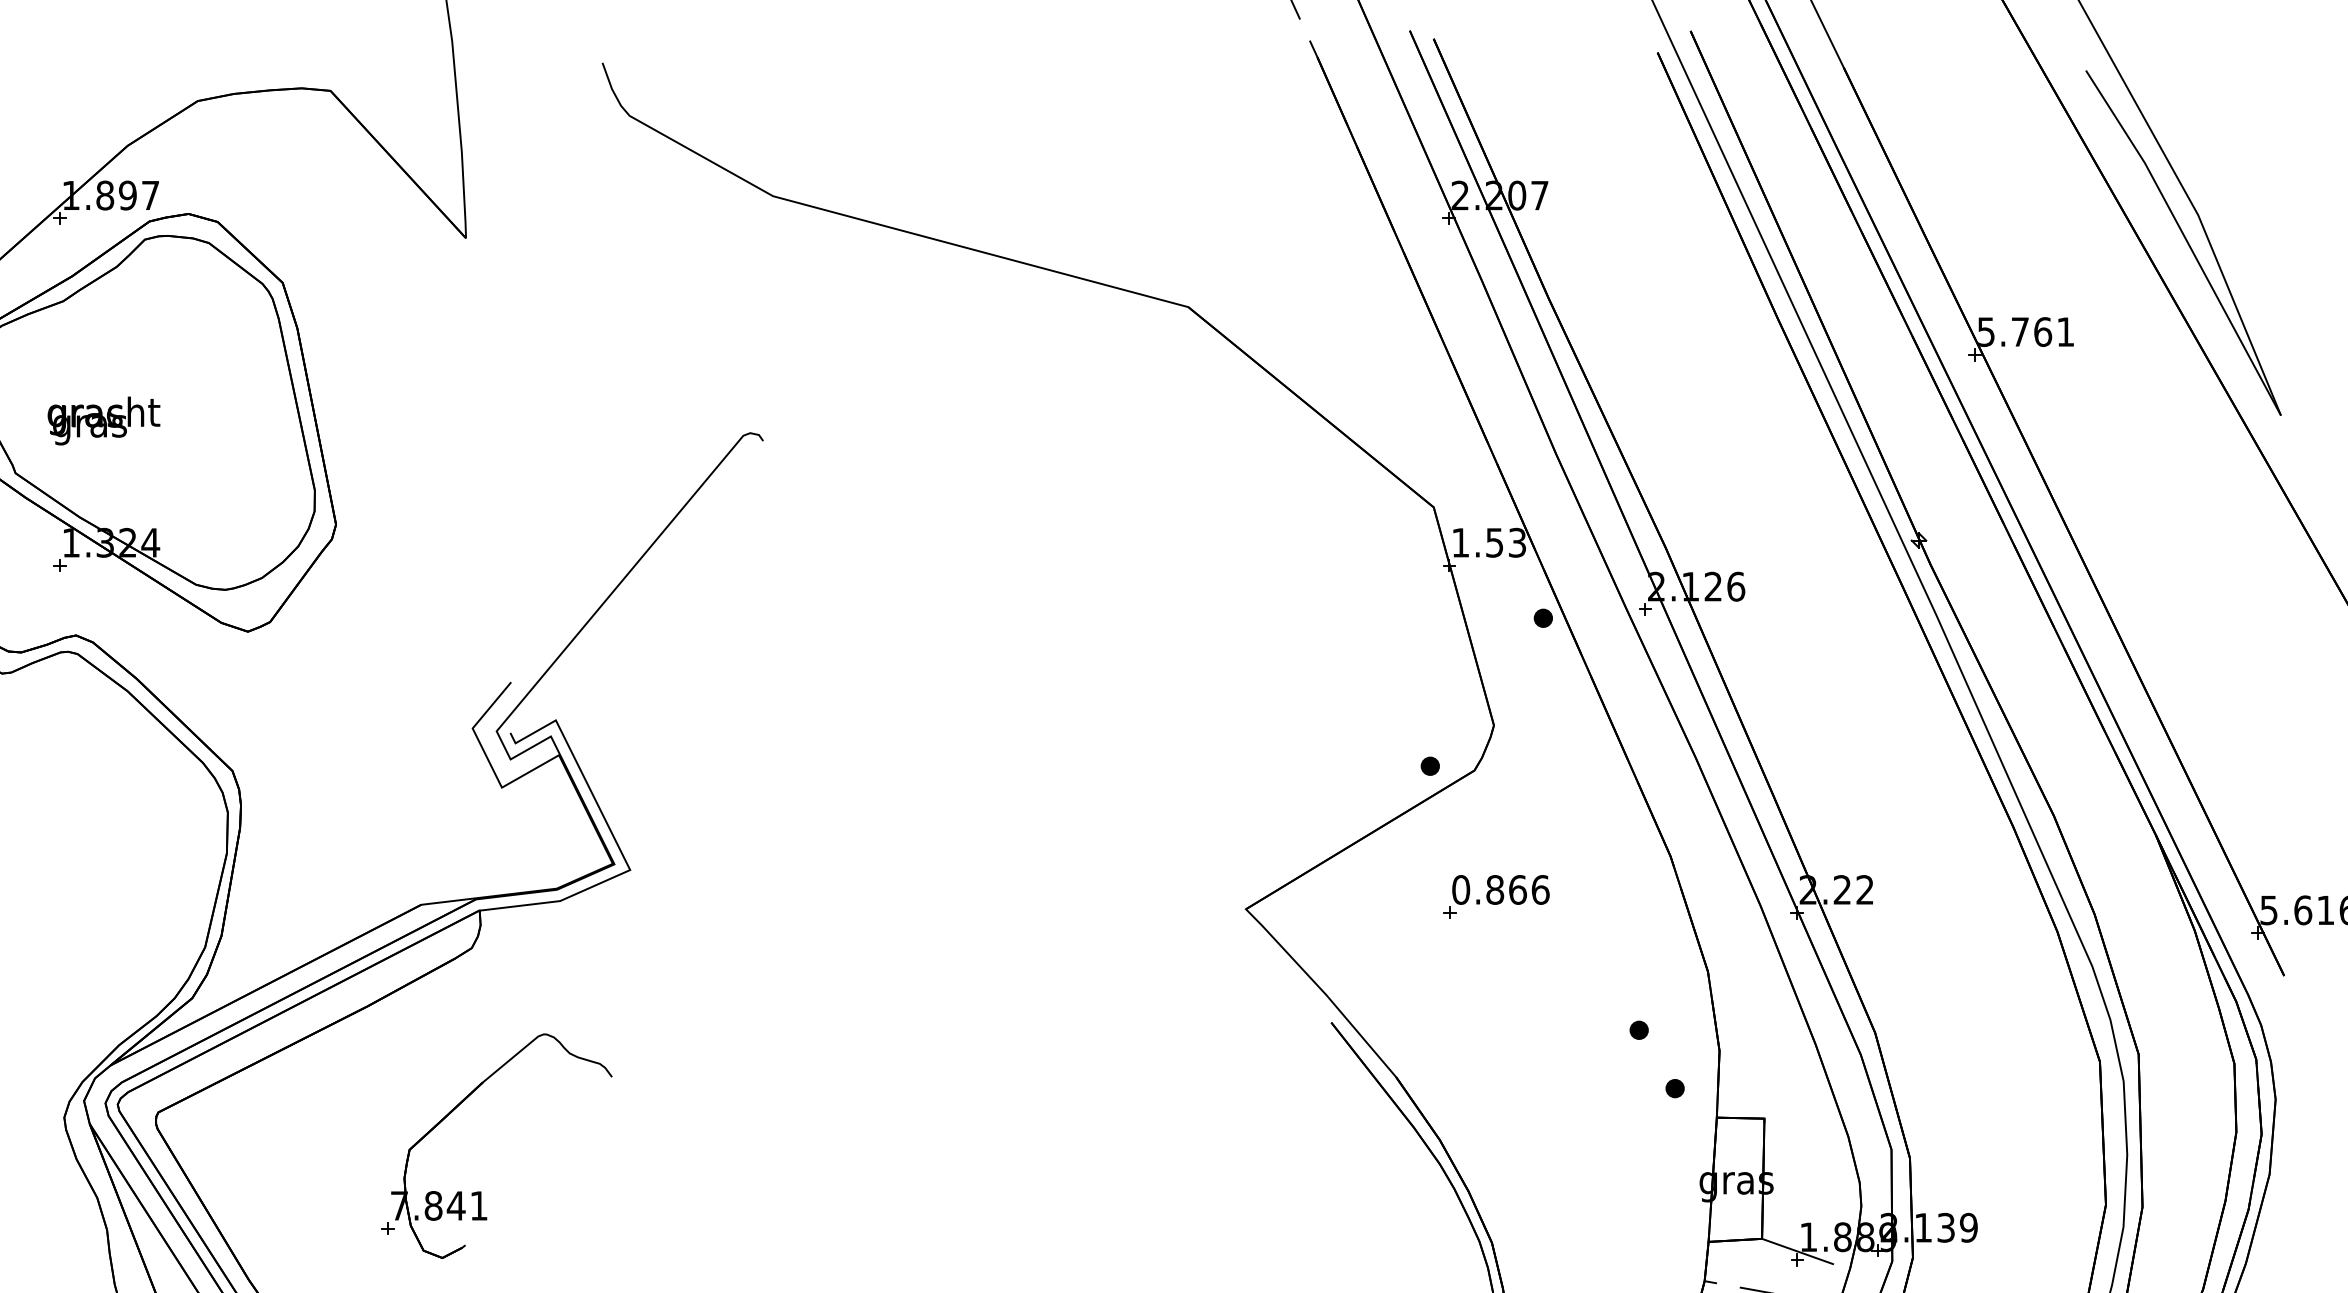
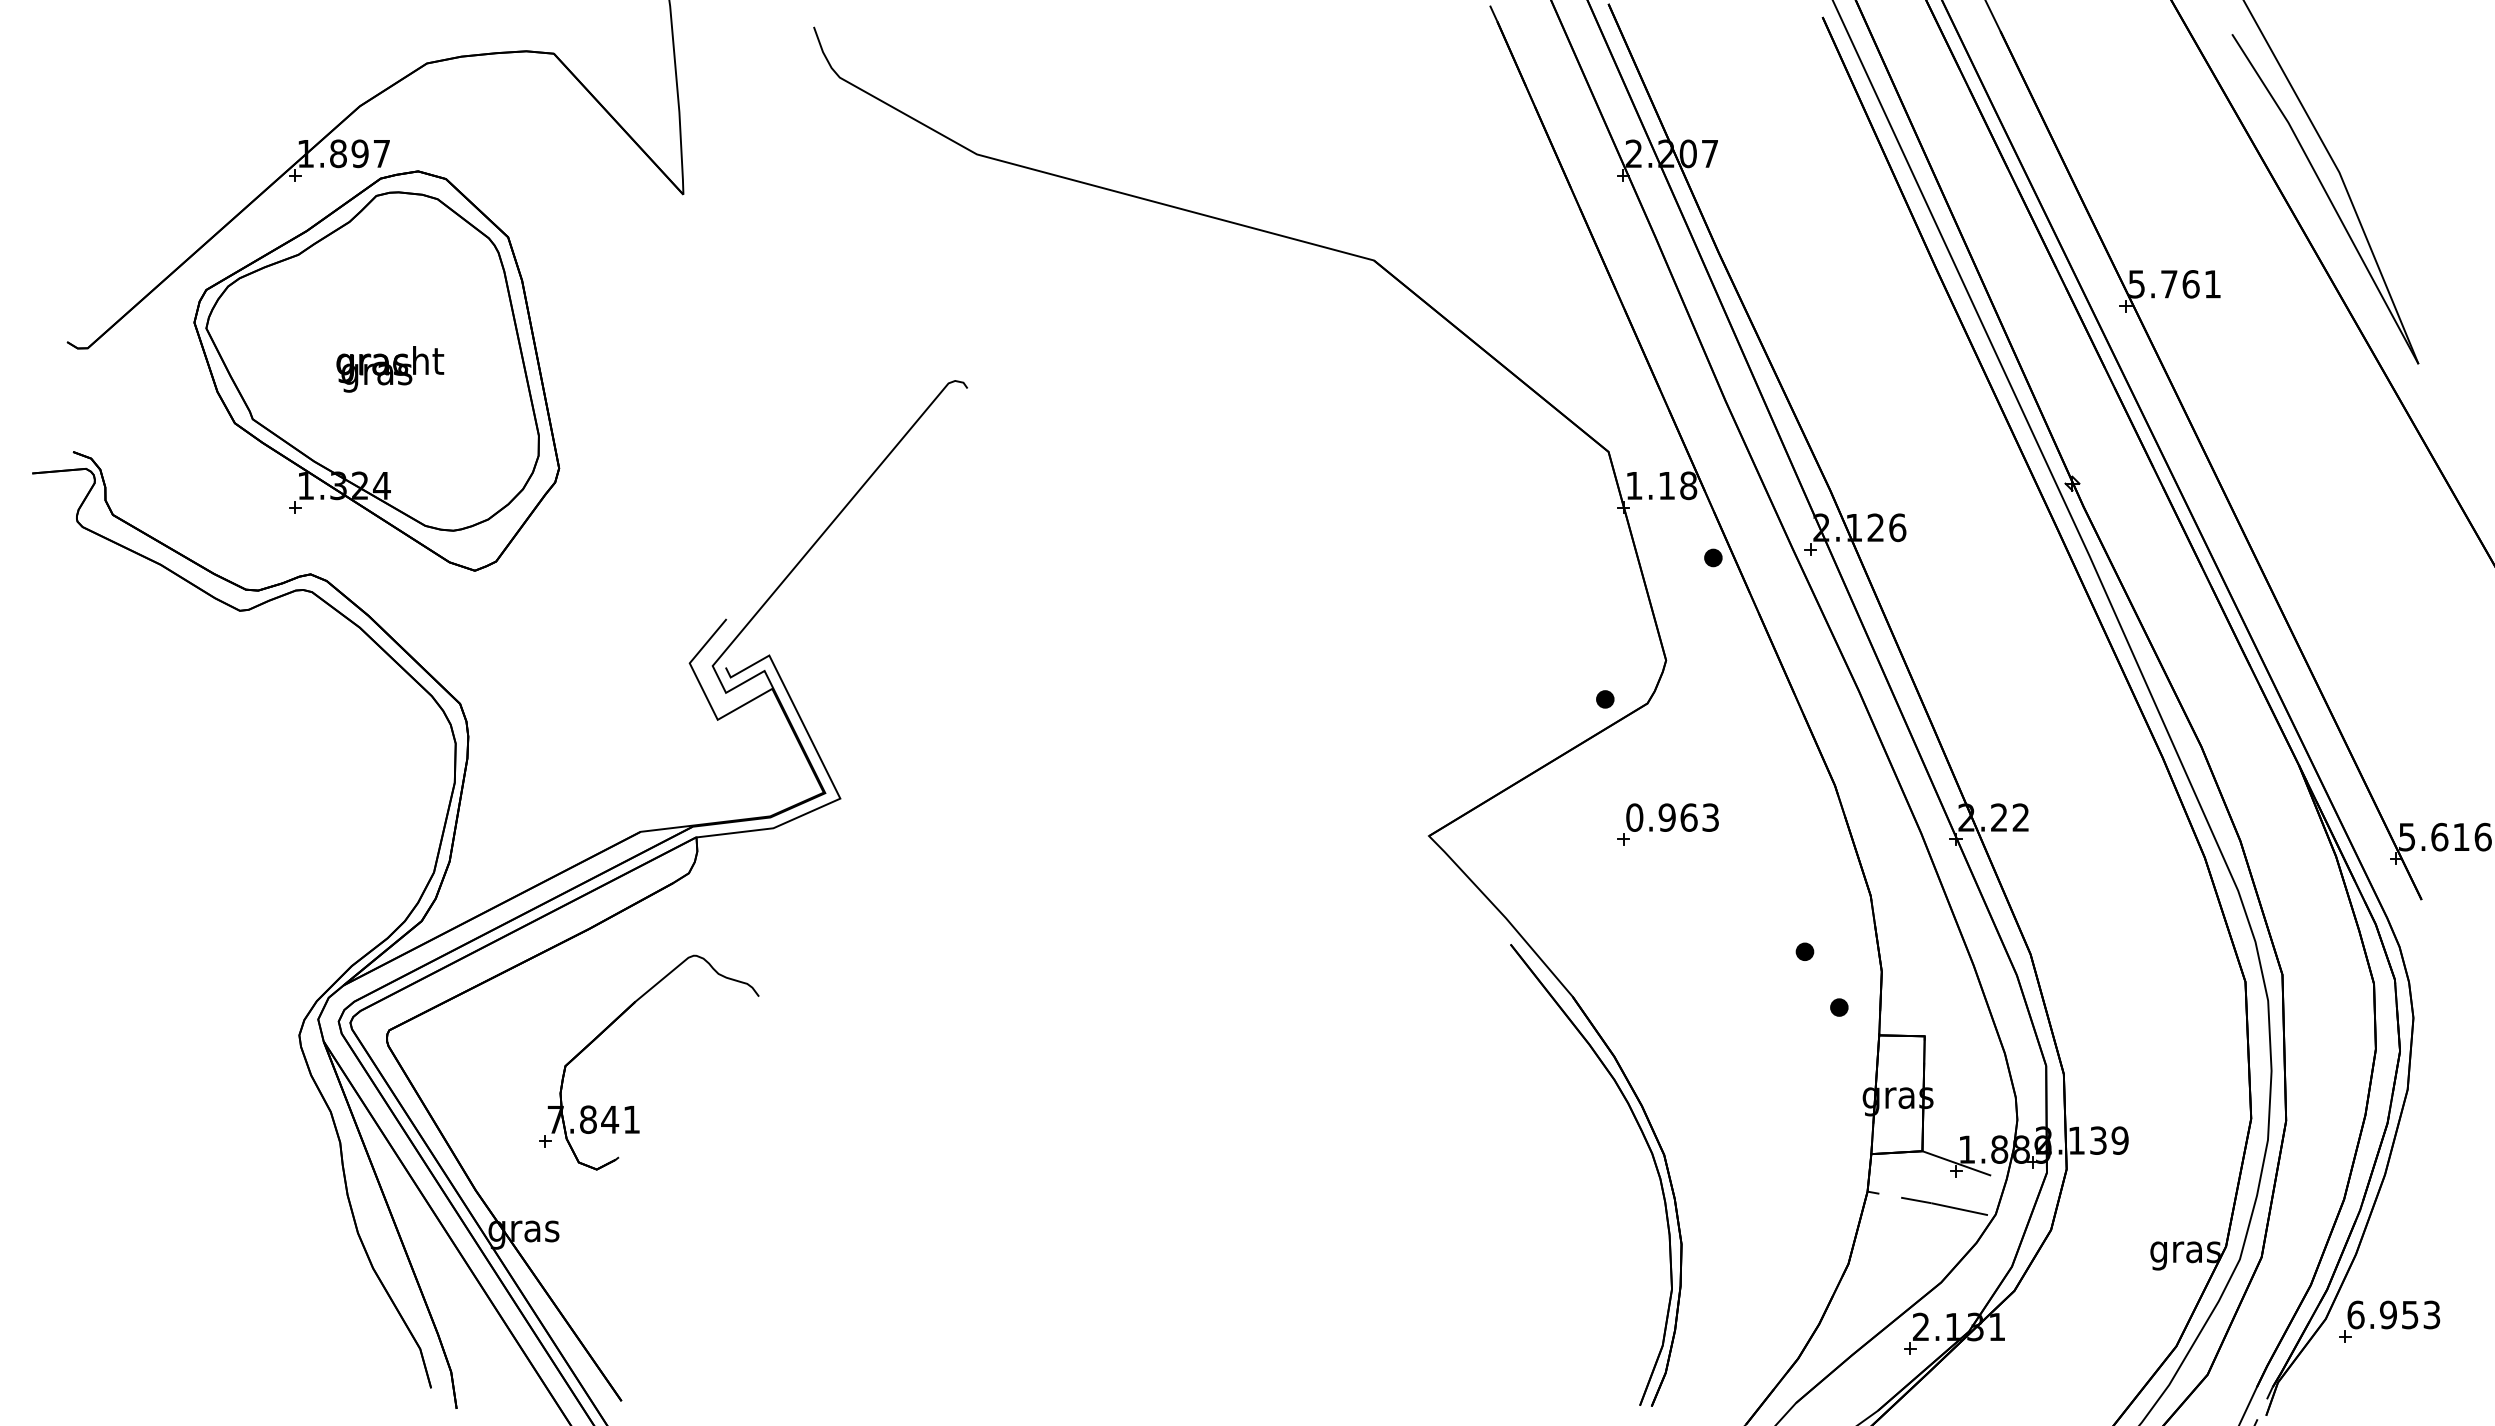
text: (104, 421) -> (390, 369), moved
text: (1505, 542) -> (1677, 485), 1.53 -> 1.18
text: (1517, 889) -> (1688, 817), 0.866 -> 0.963
part: (481, 1192) -> (634, 1106), moved

